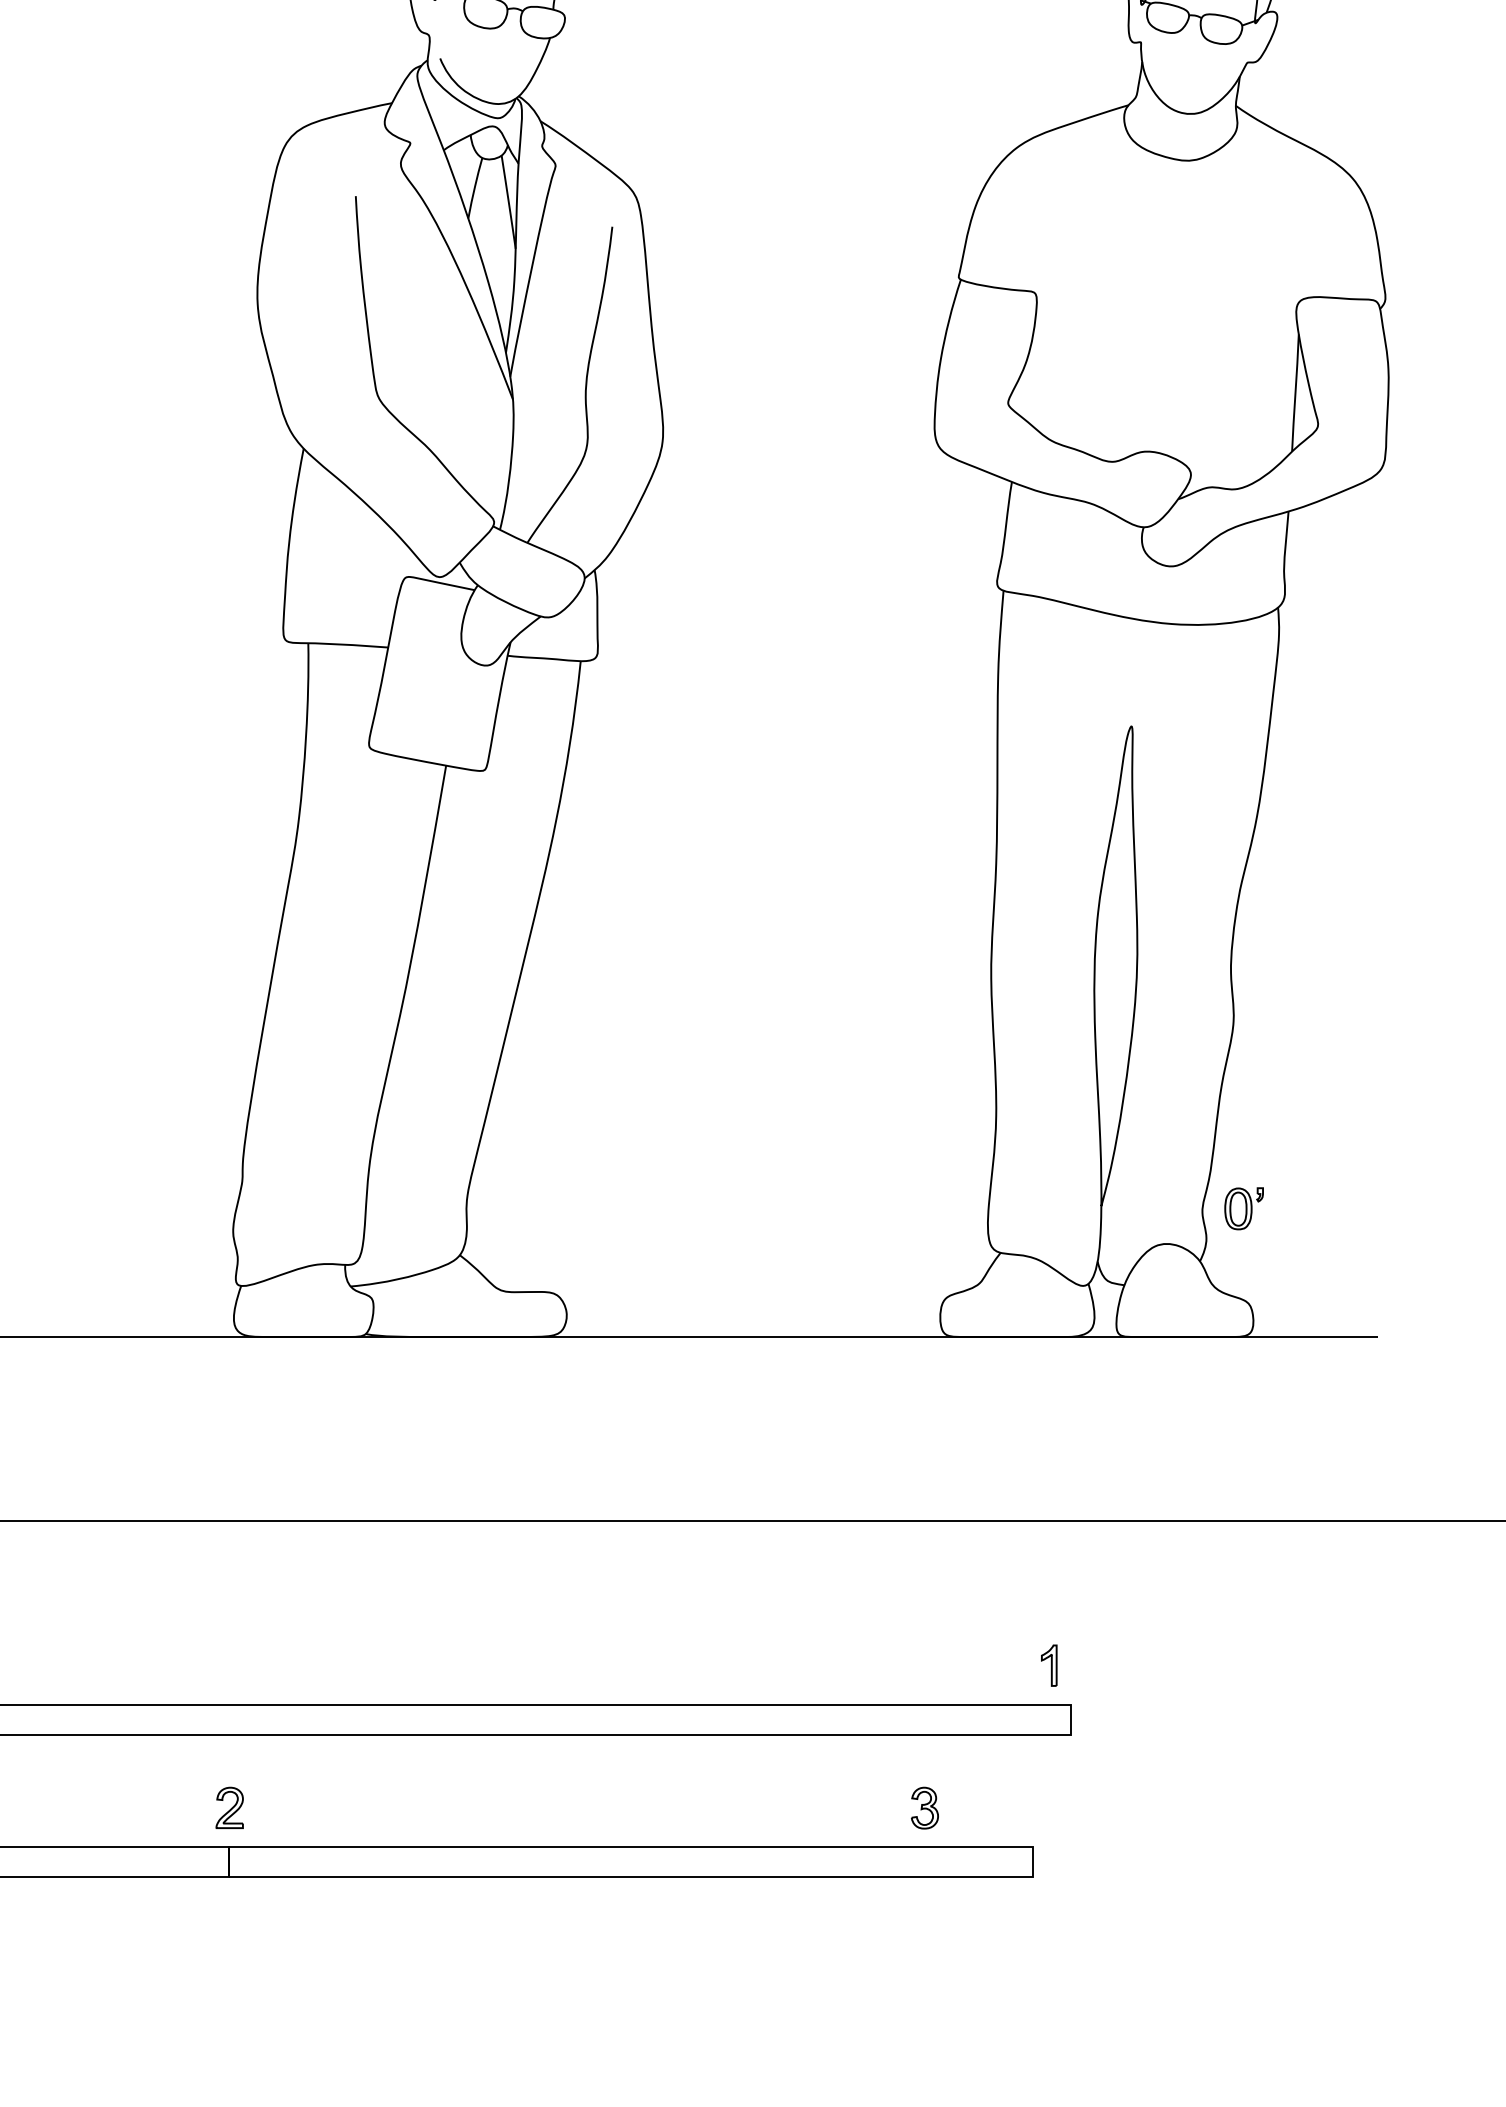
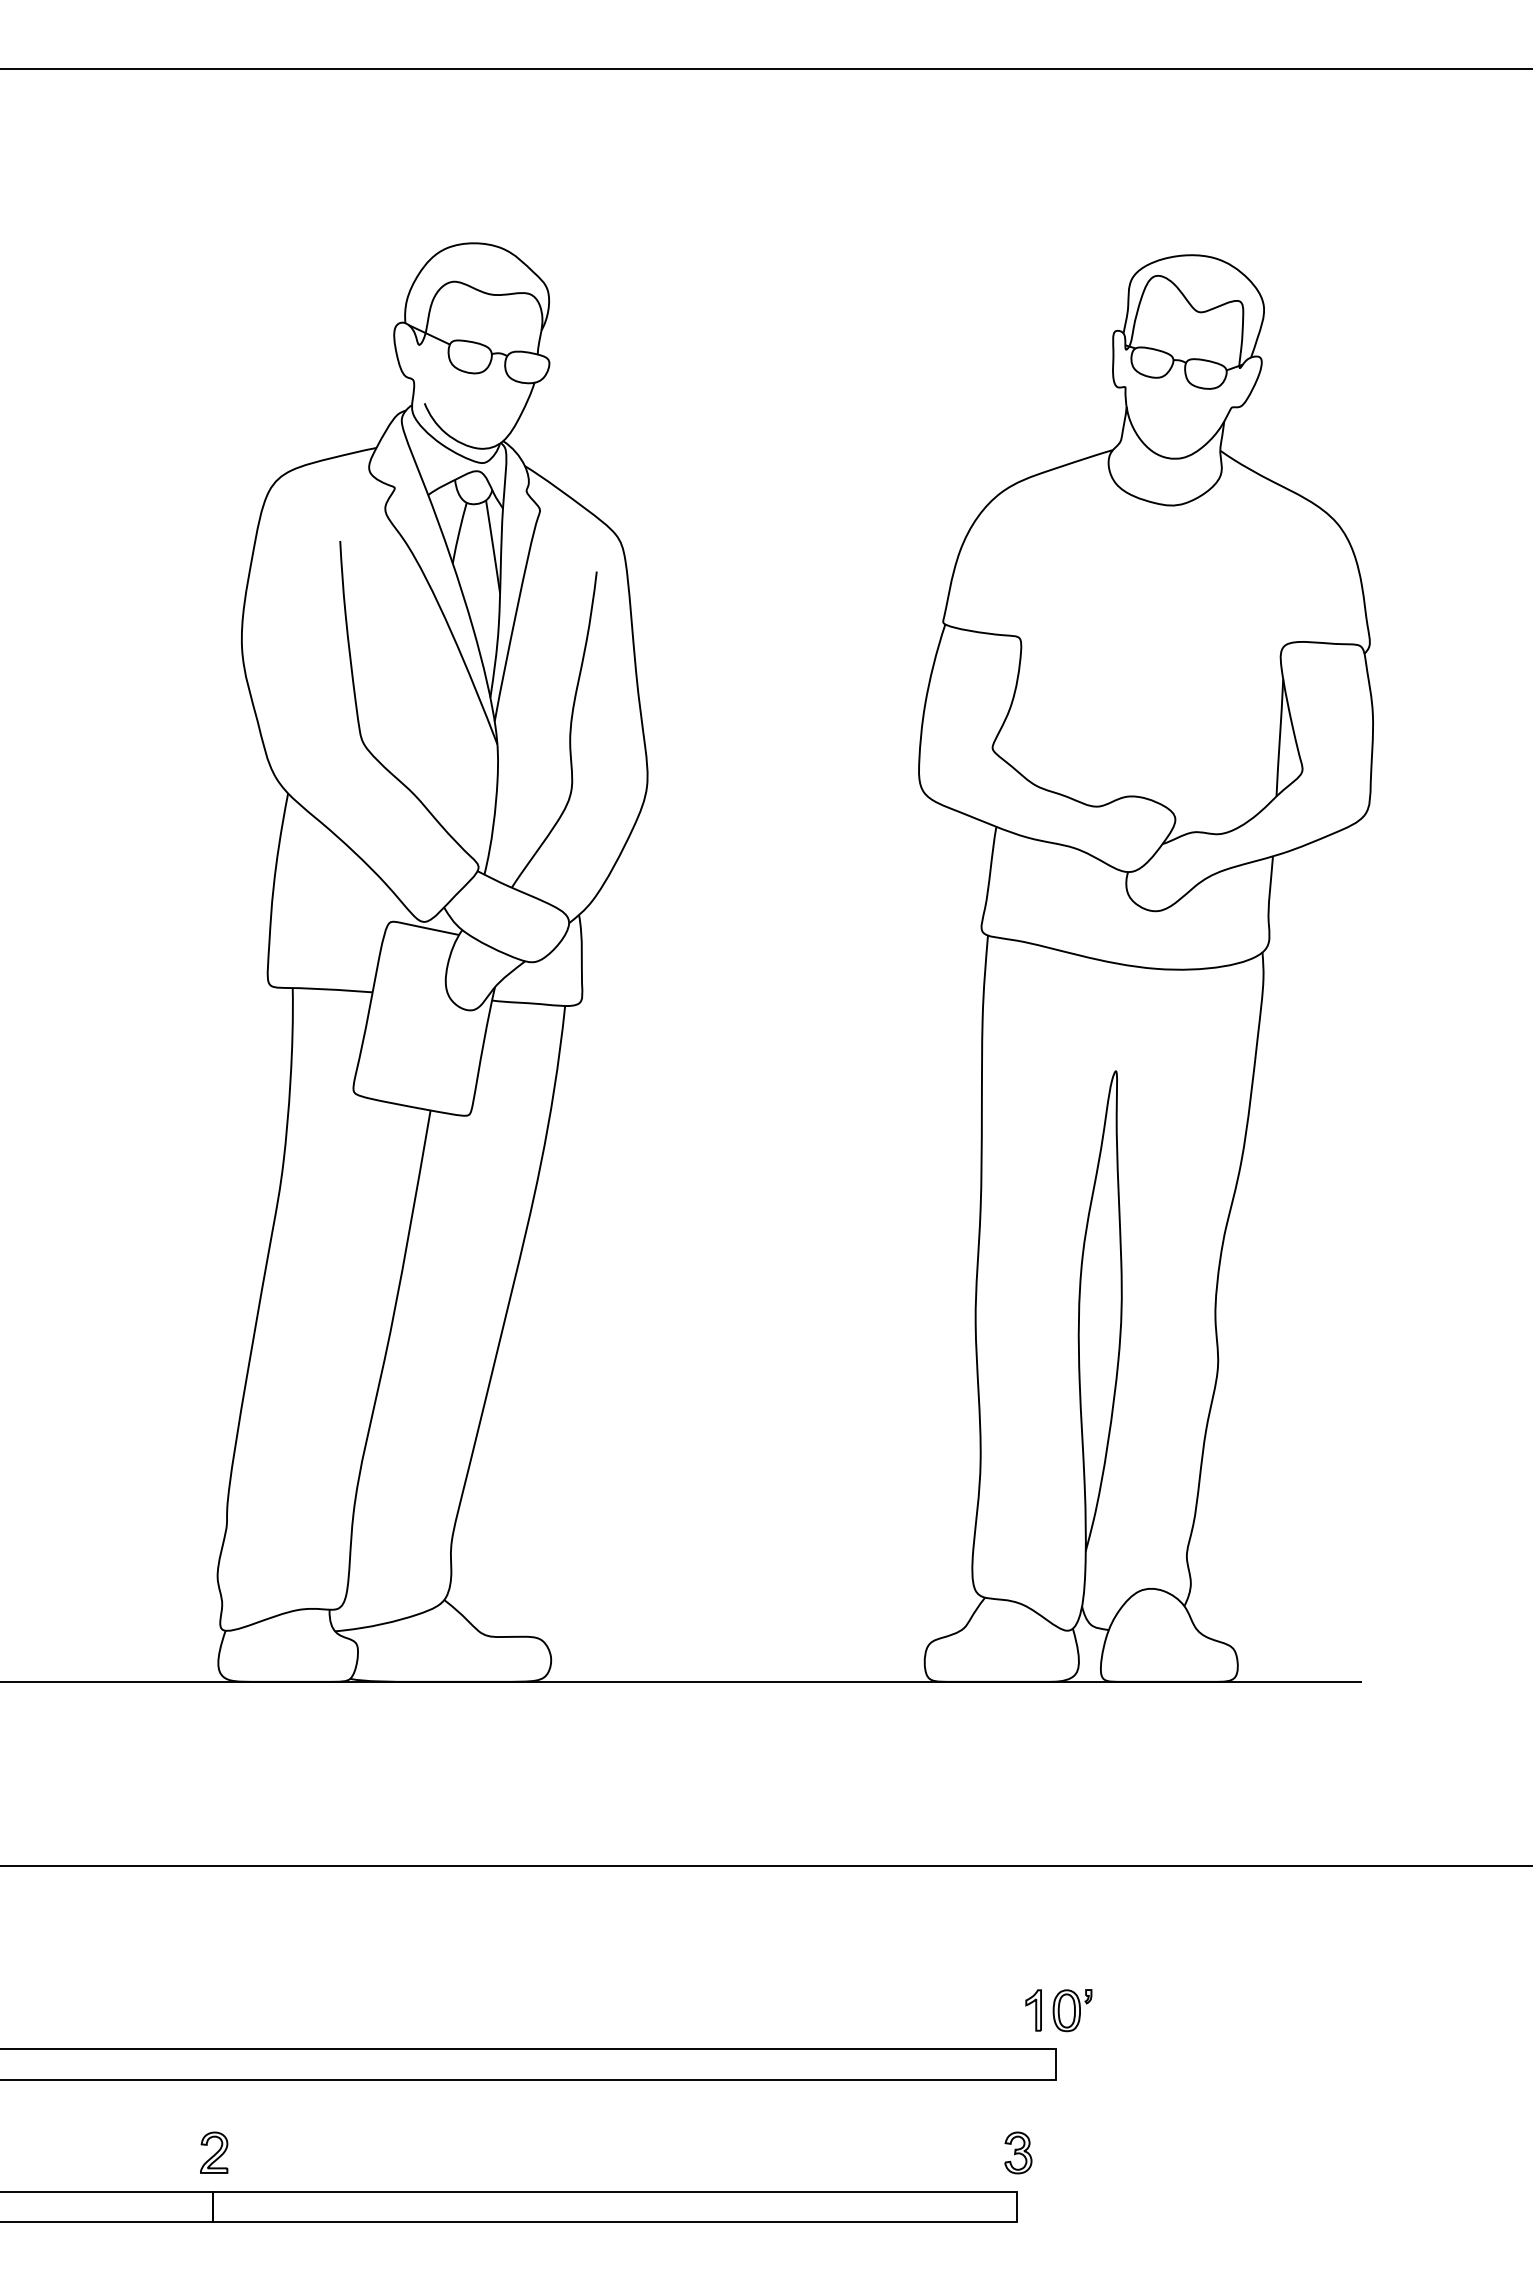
part: (1244, 1208) -> (1072, 2010), moved
part: (925, 1807) -> (1018, 2152), moved

